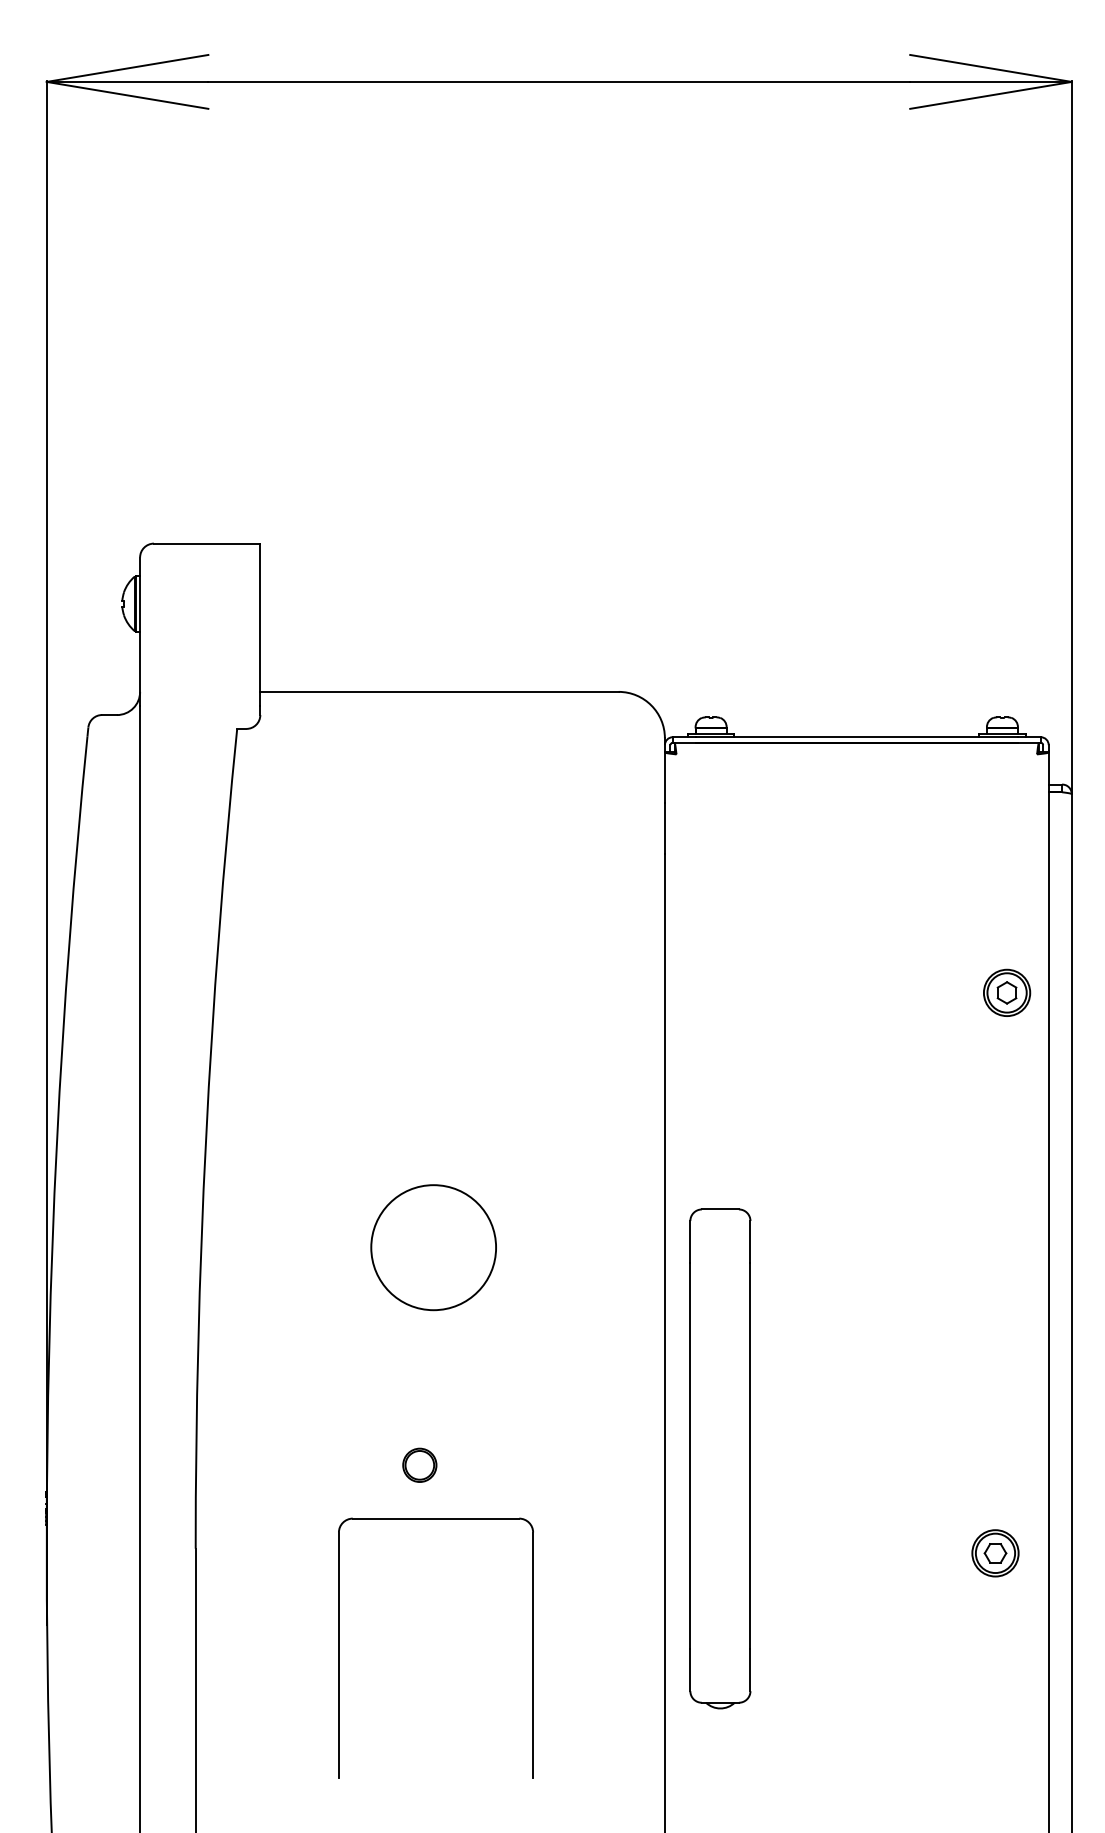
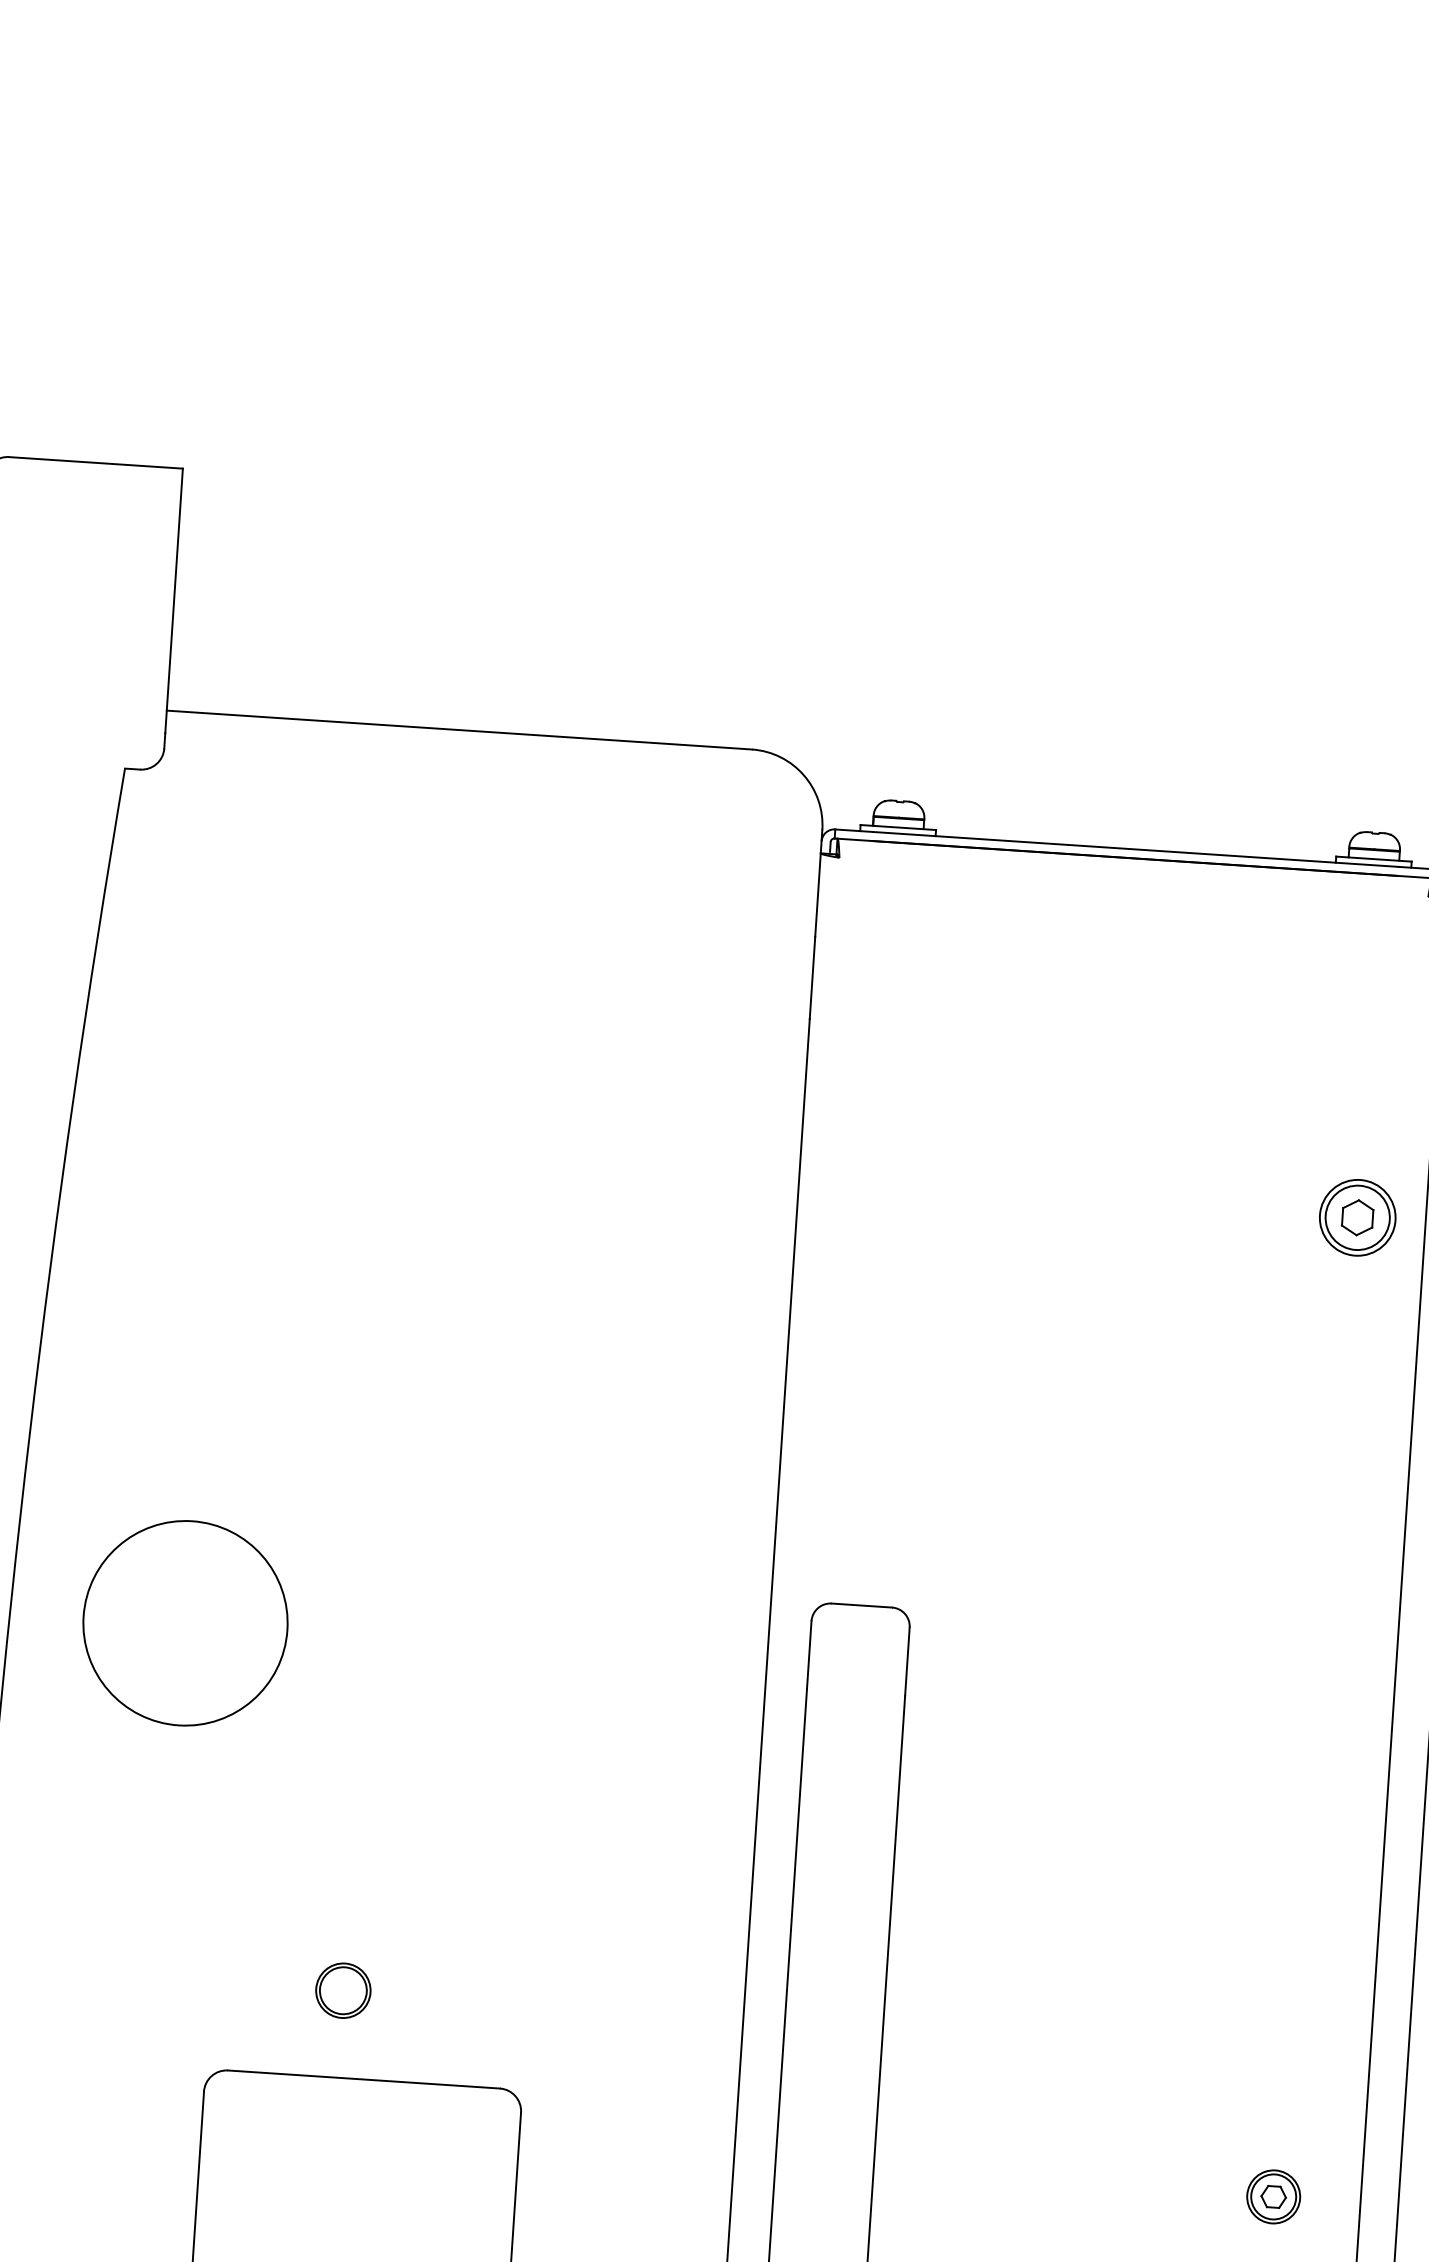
part: (1007, 992) -> (1358, 1217), moved
part: (433, 1247) -> (185, 1623), moved
part: (995, 1553) -> (1273, 2197), size x0.7

